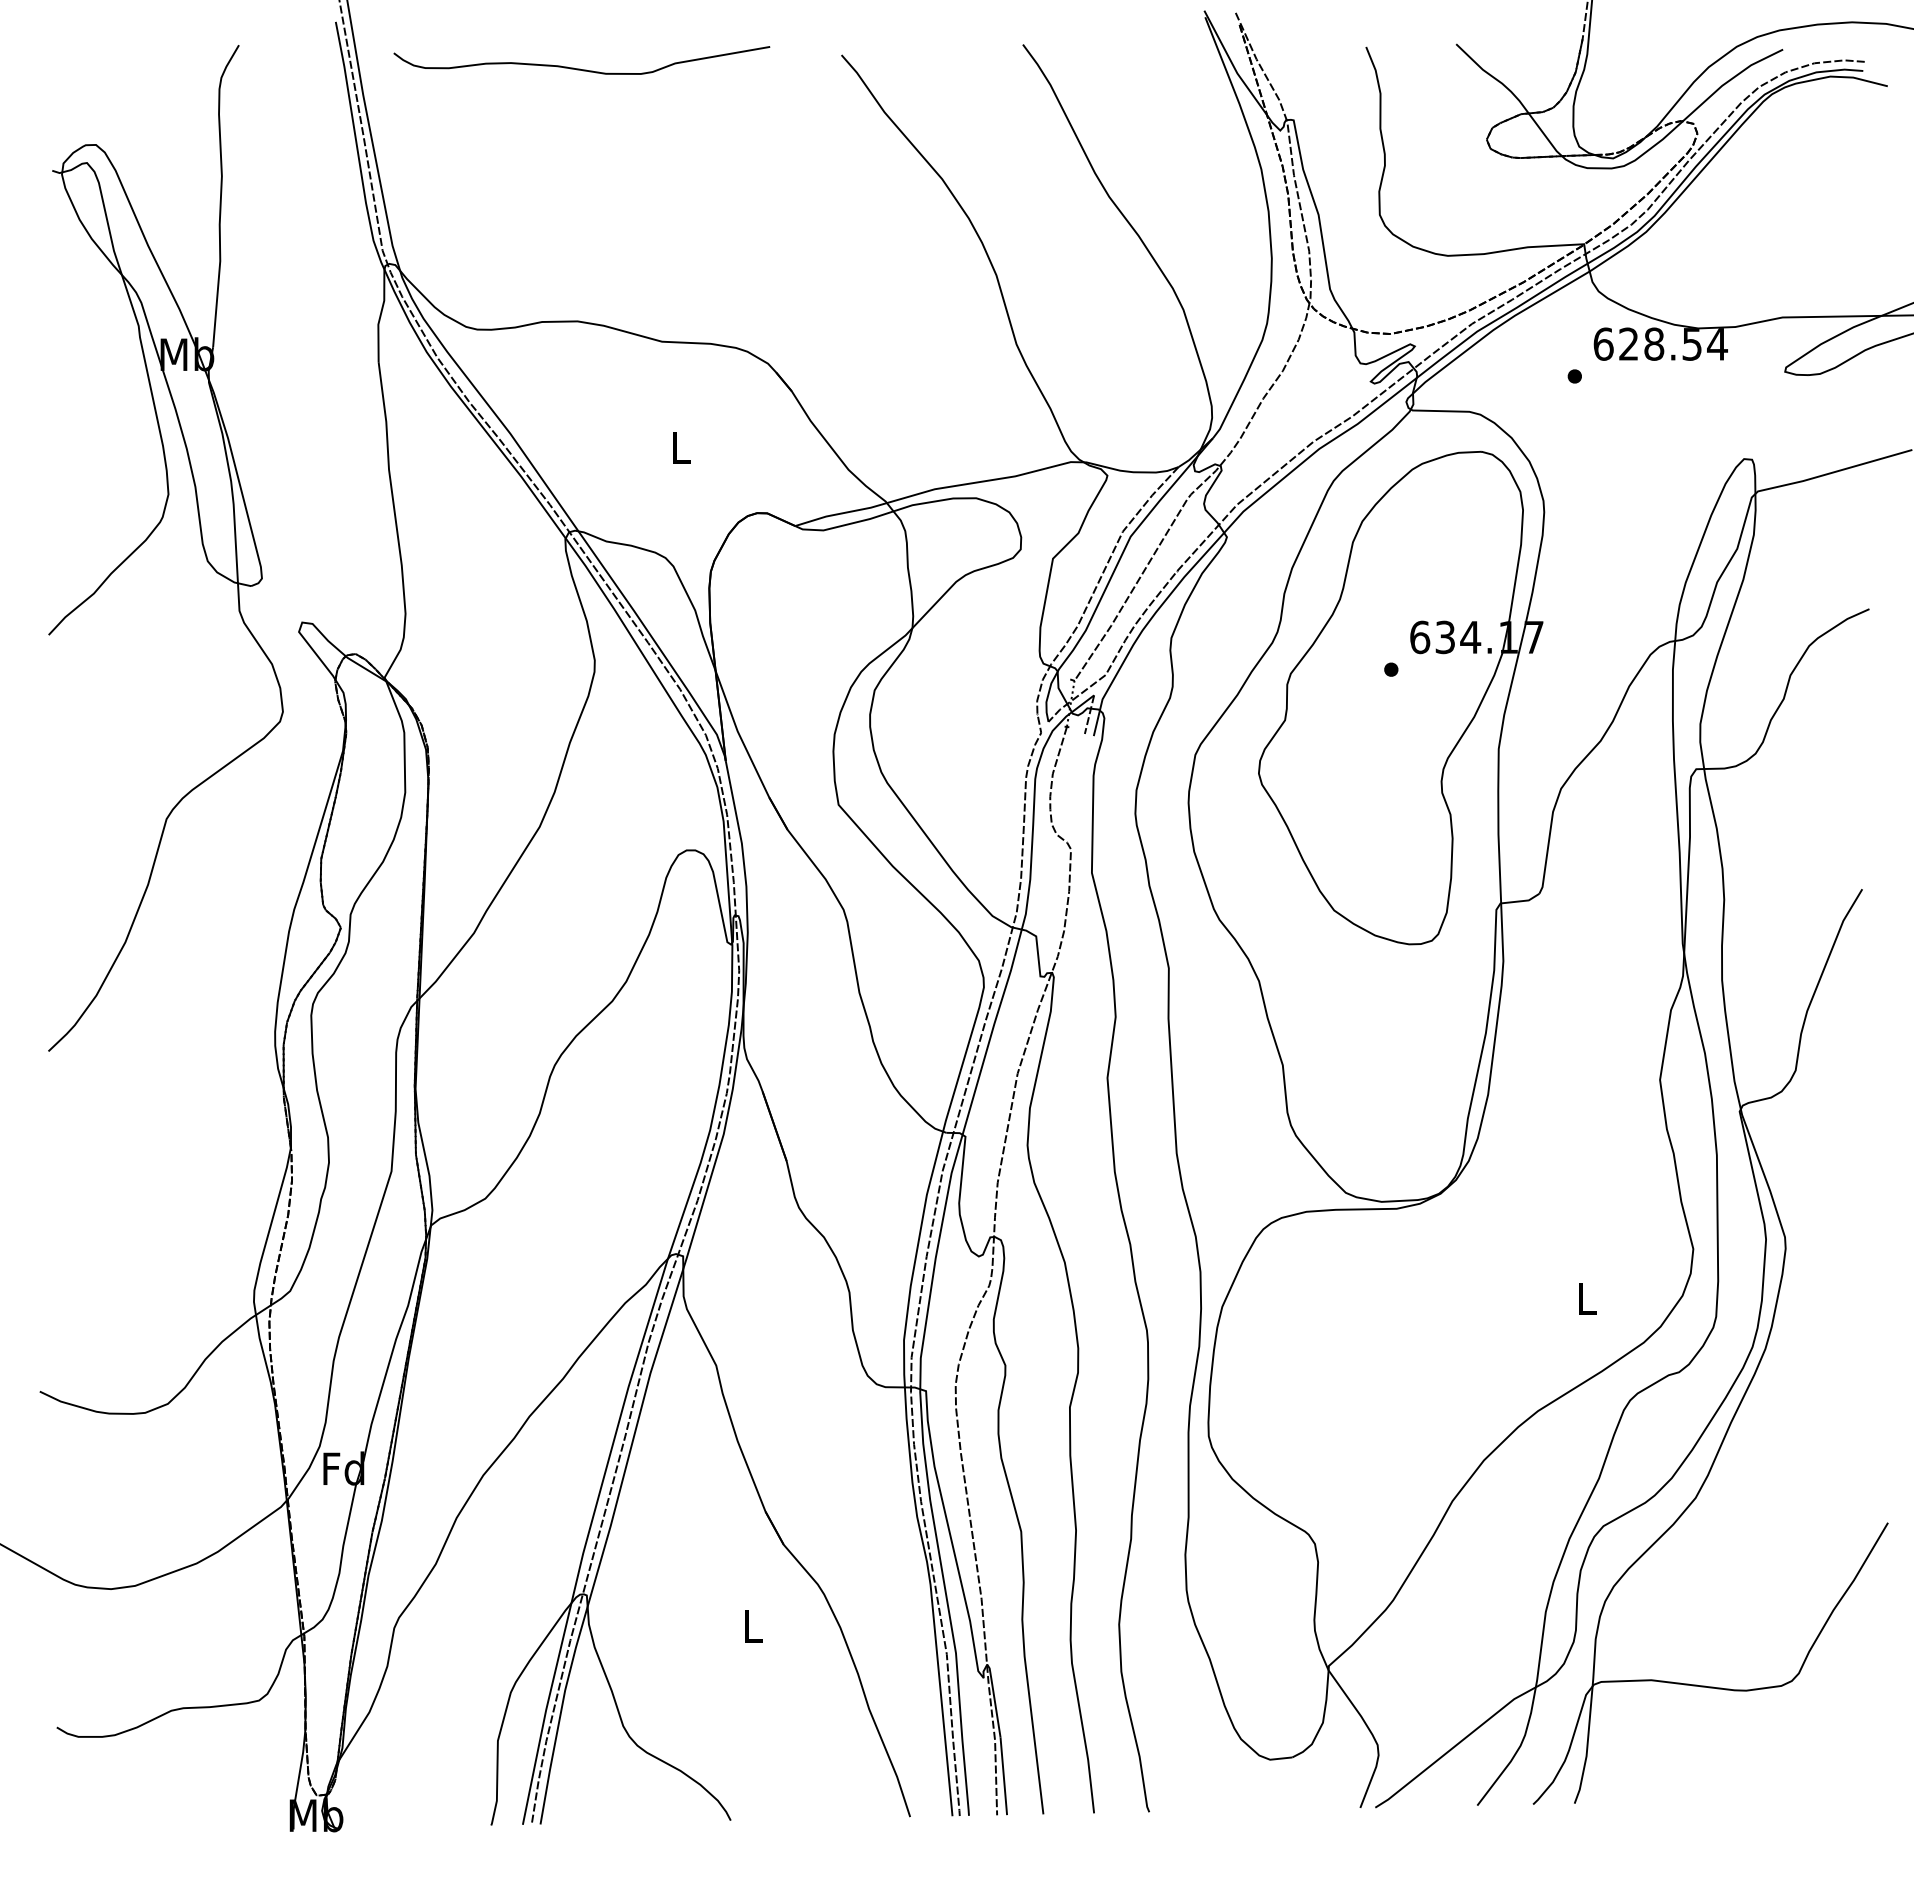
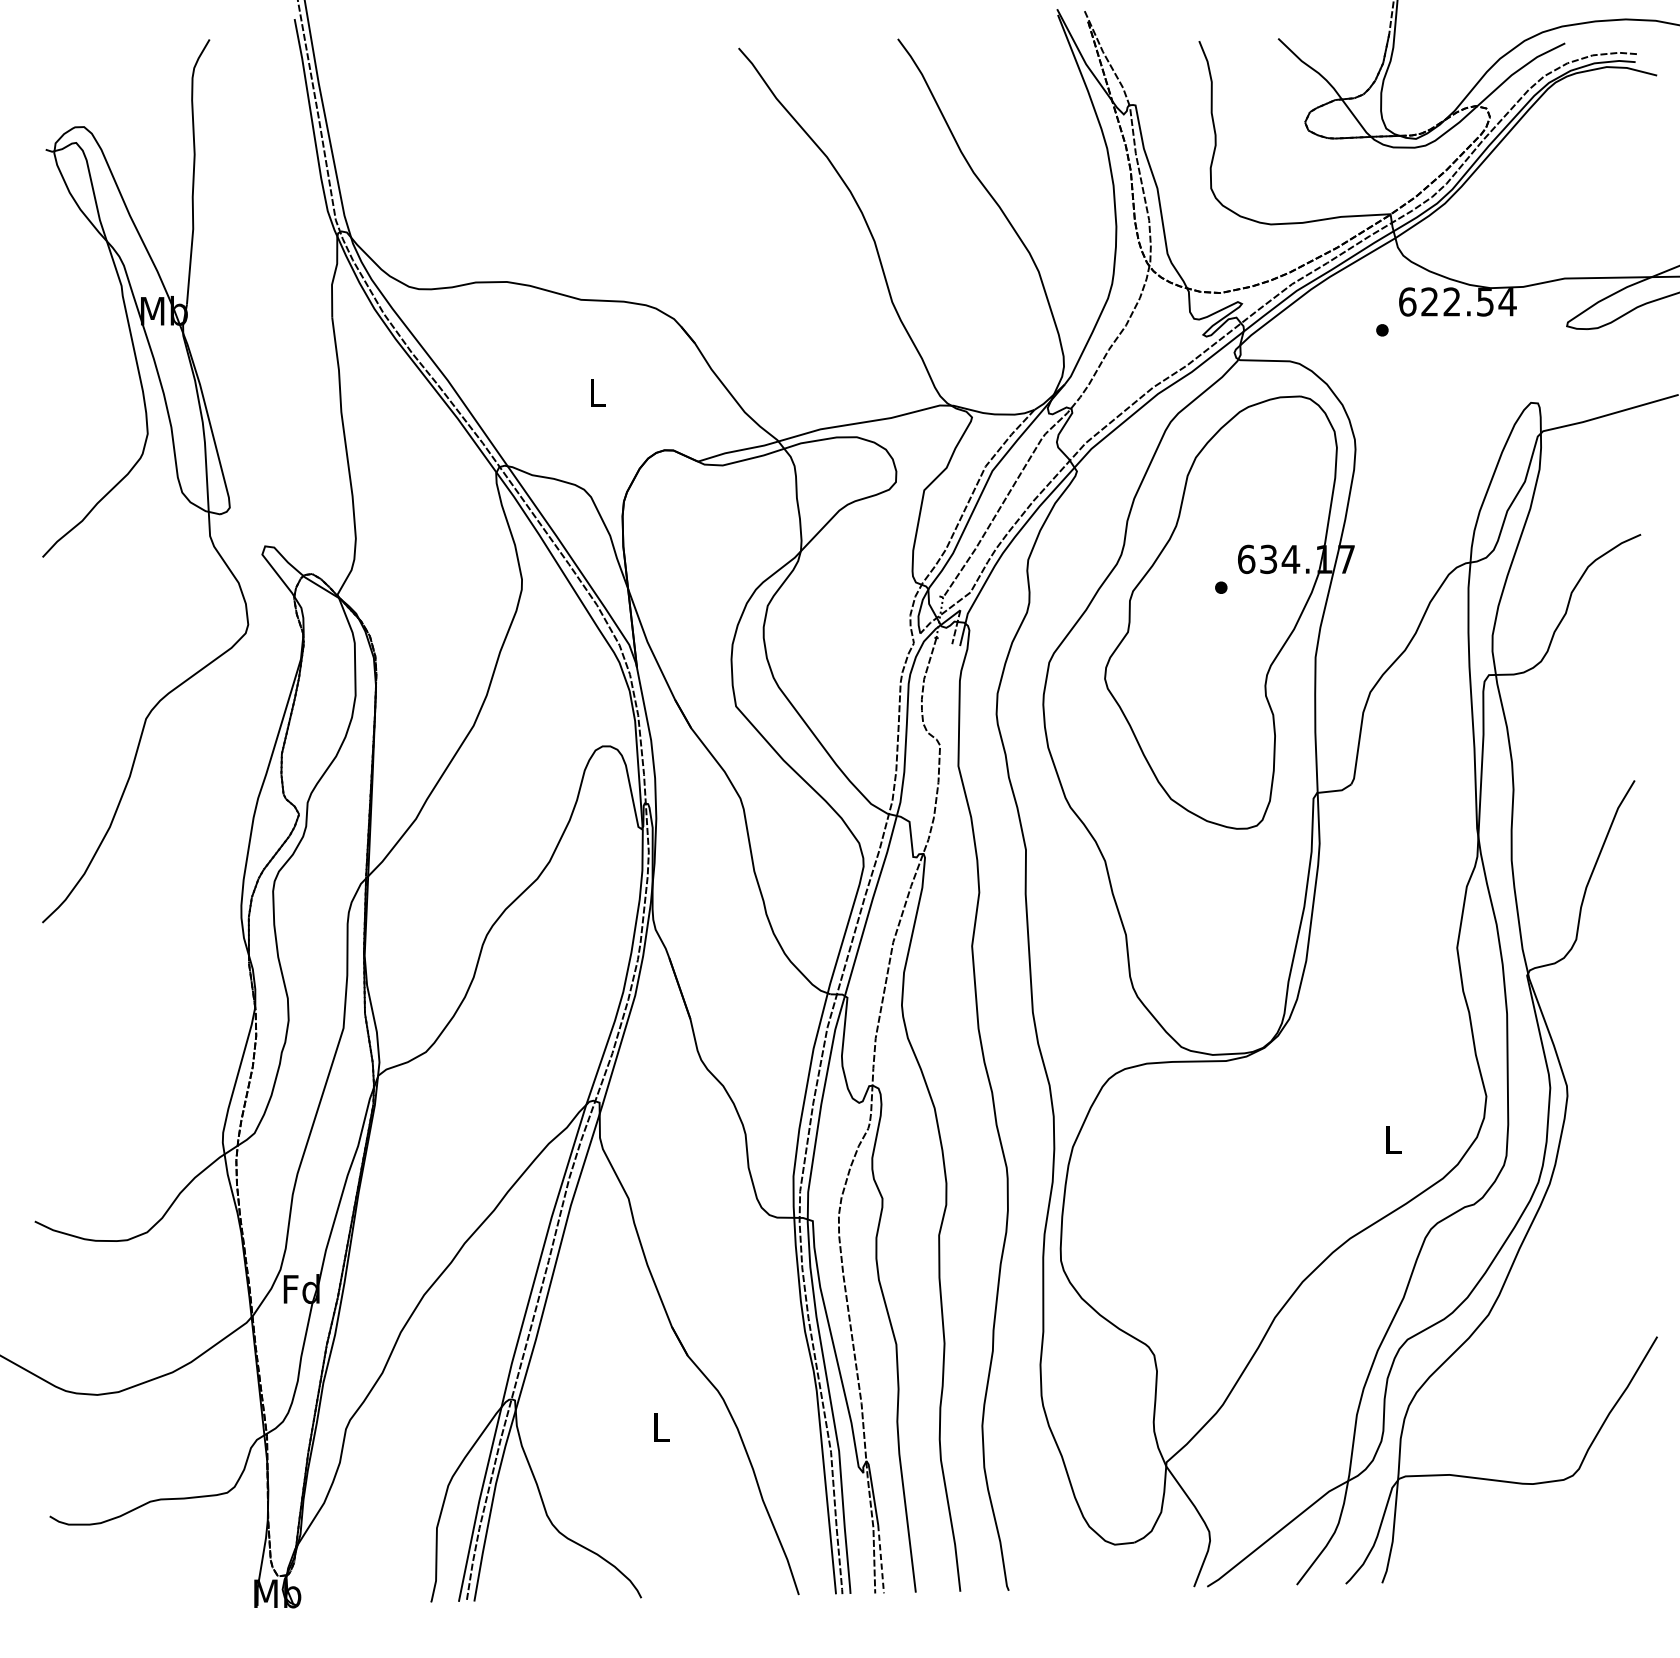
curve: (580, 68) -> (509, 59), removed
text: (1654, 343) -> (1452, 301), 628.54 -> 622.54
line: (1003, 1776) -> (880, 1559), solid -> dashed

